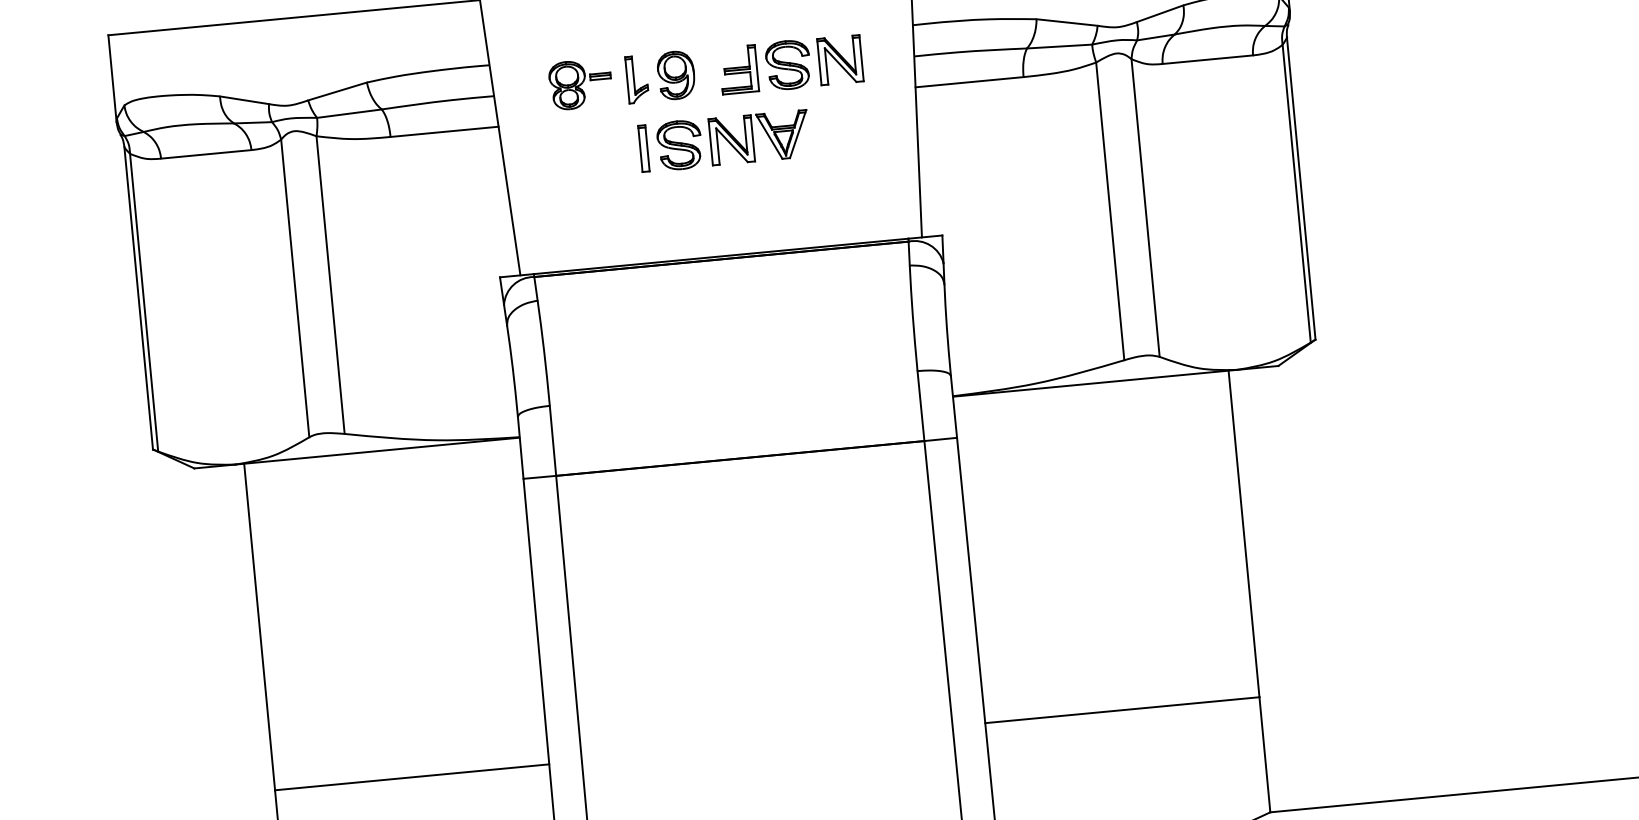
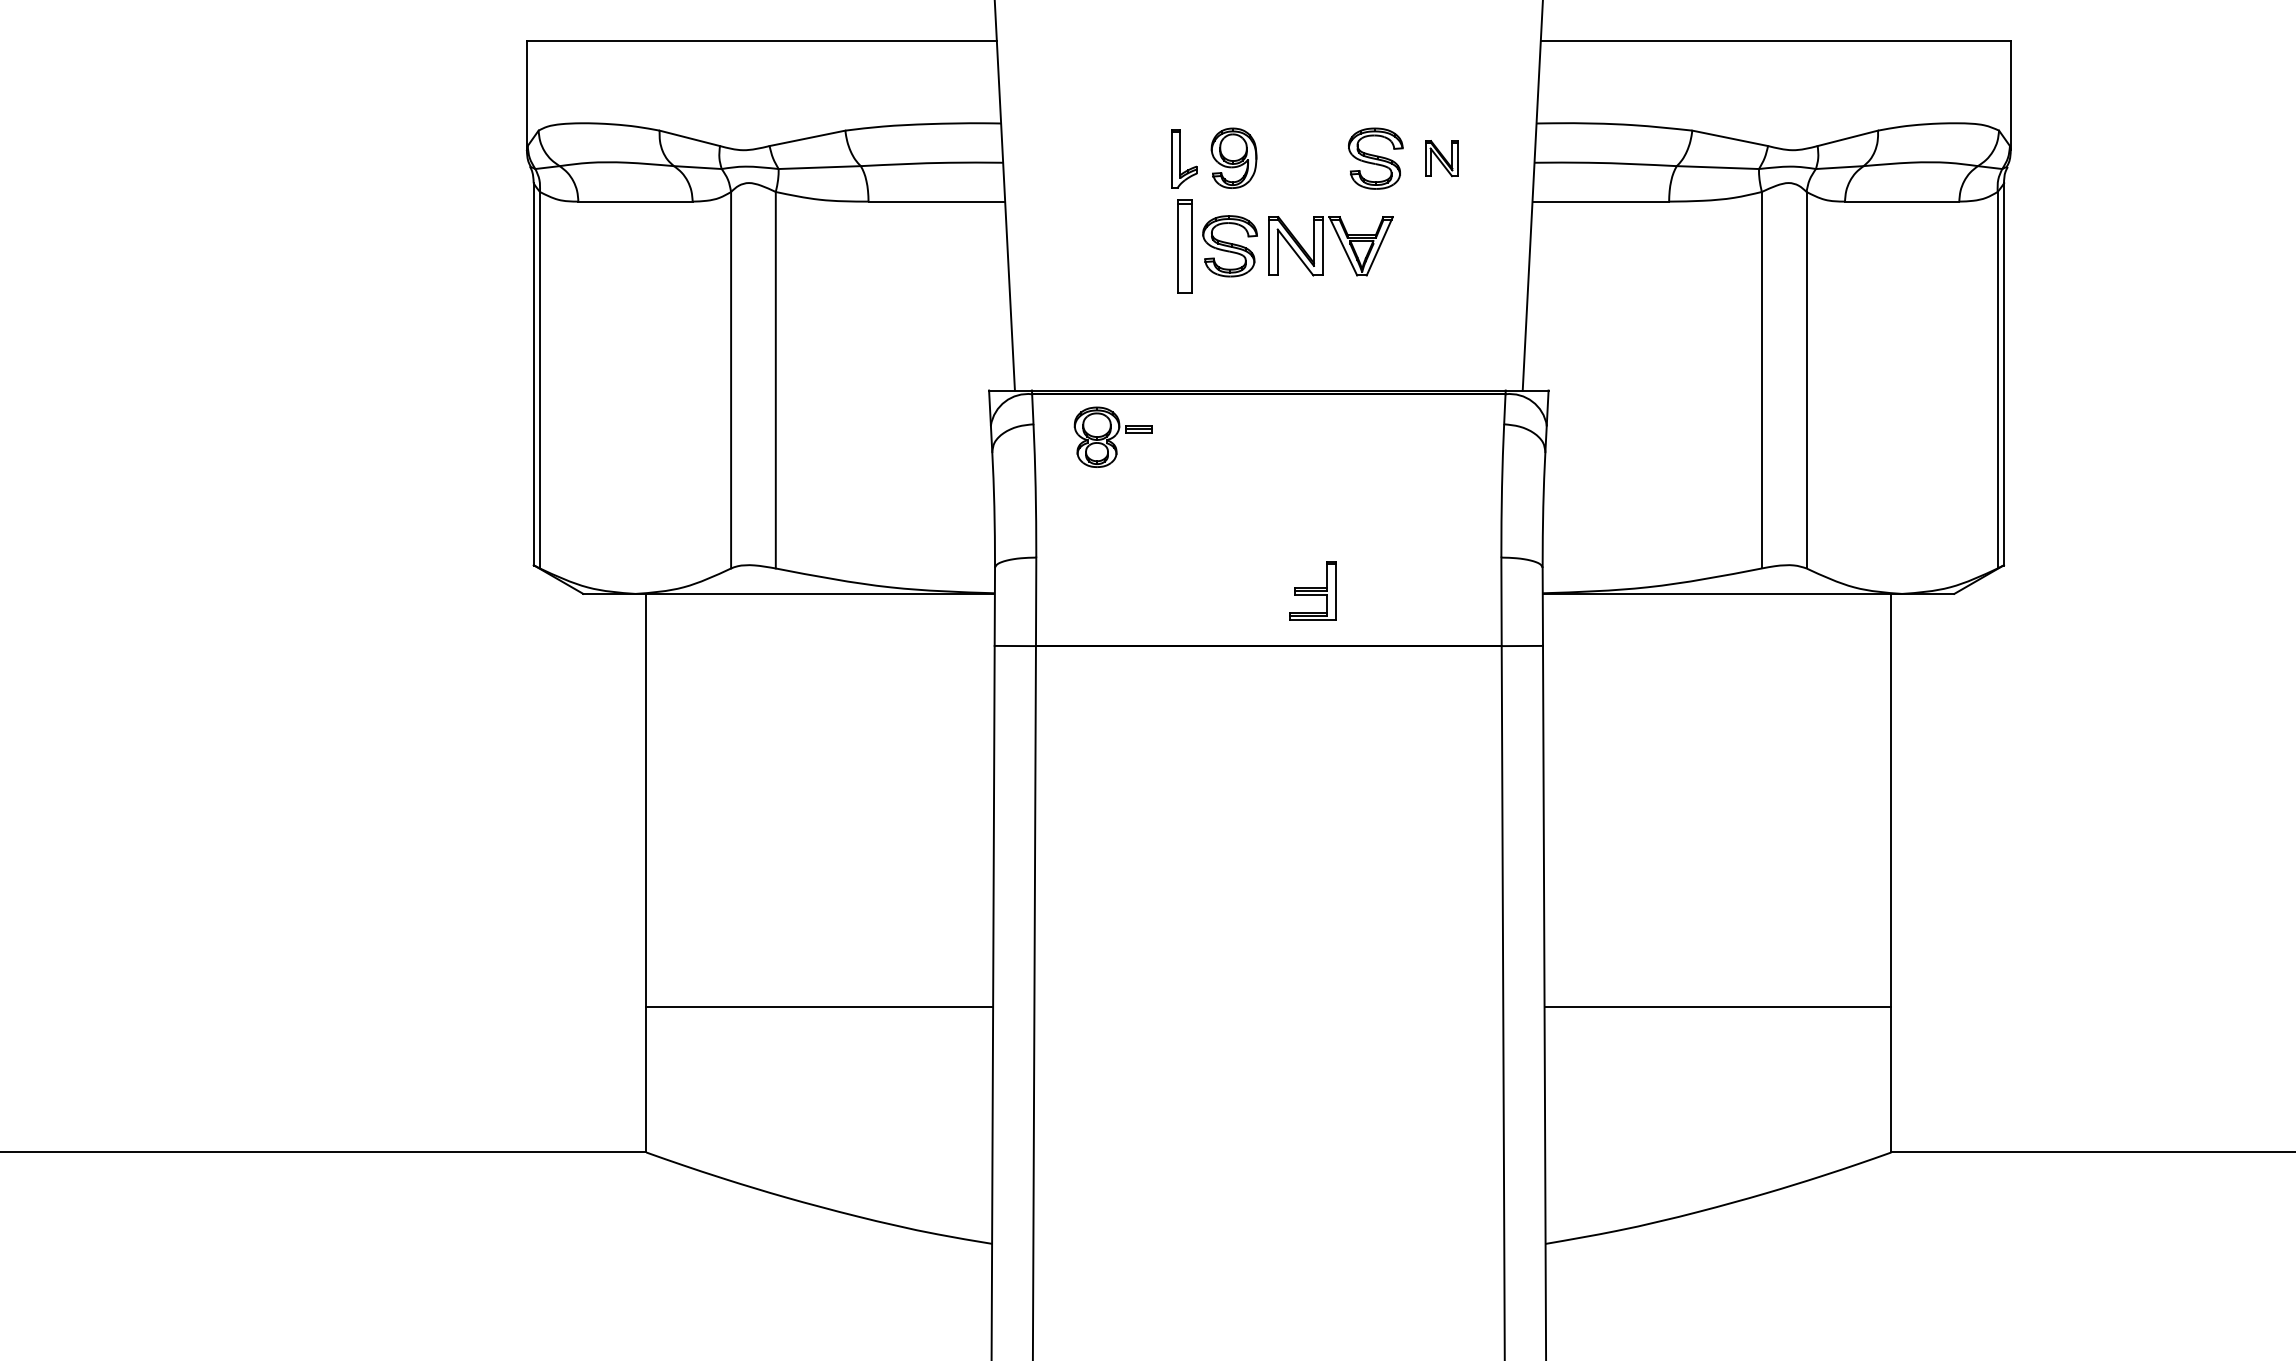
part: (840, 60) -> (1441, 158), size x0.6
part: (738, 69) -> (1312, 590), moved
part: (580, 83) -> (1112, 436), moved
part: (643, 148) -> (1184, 245), size x1.6

